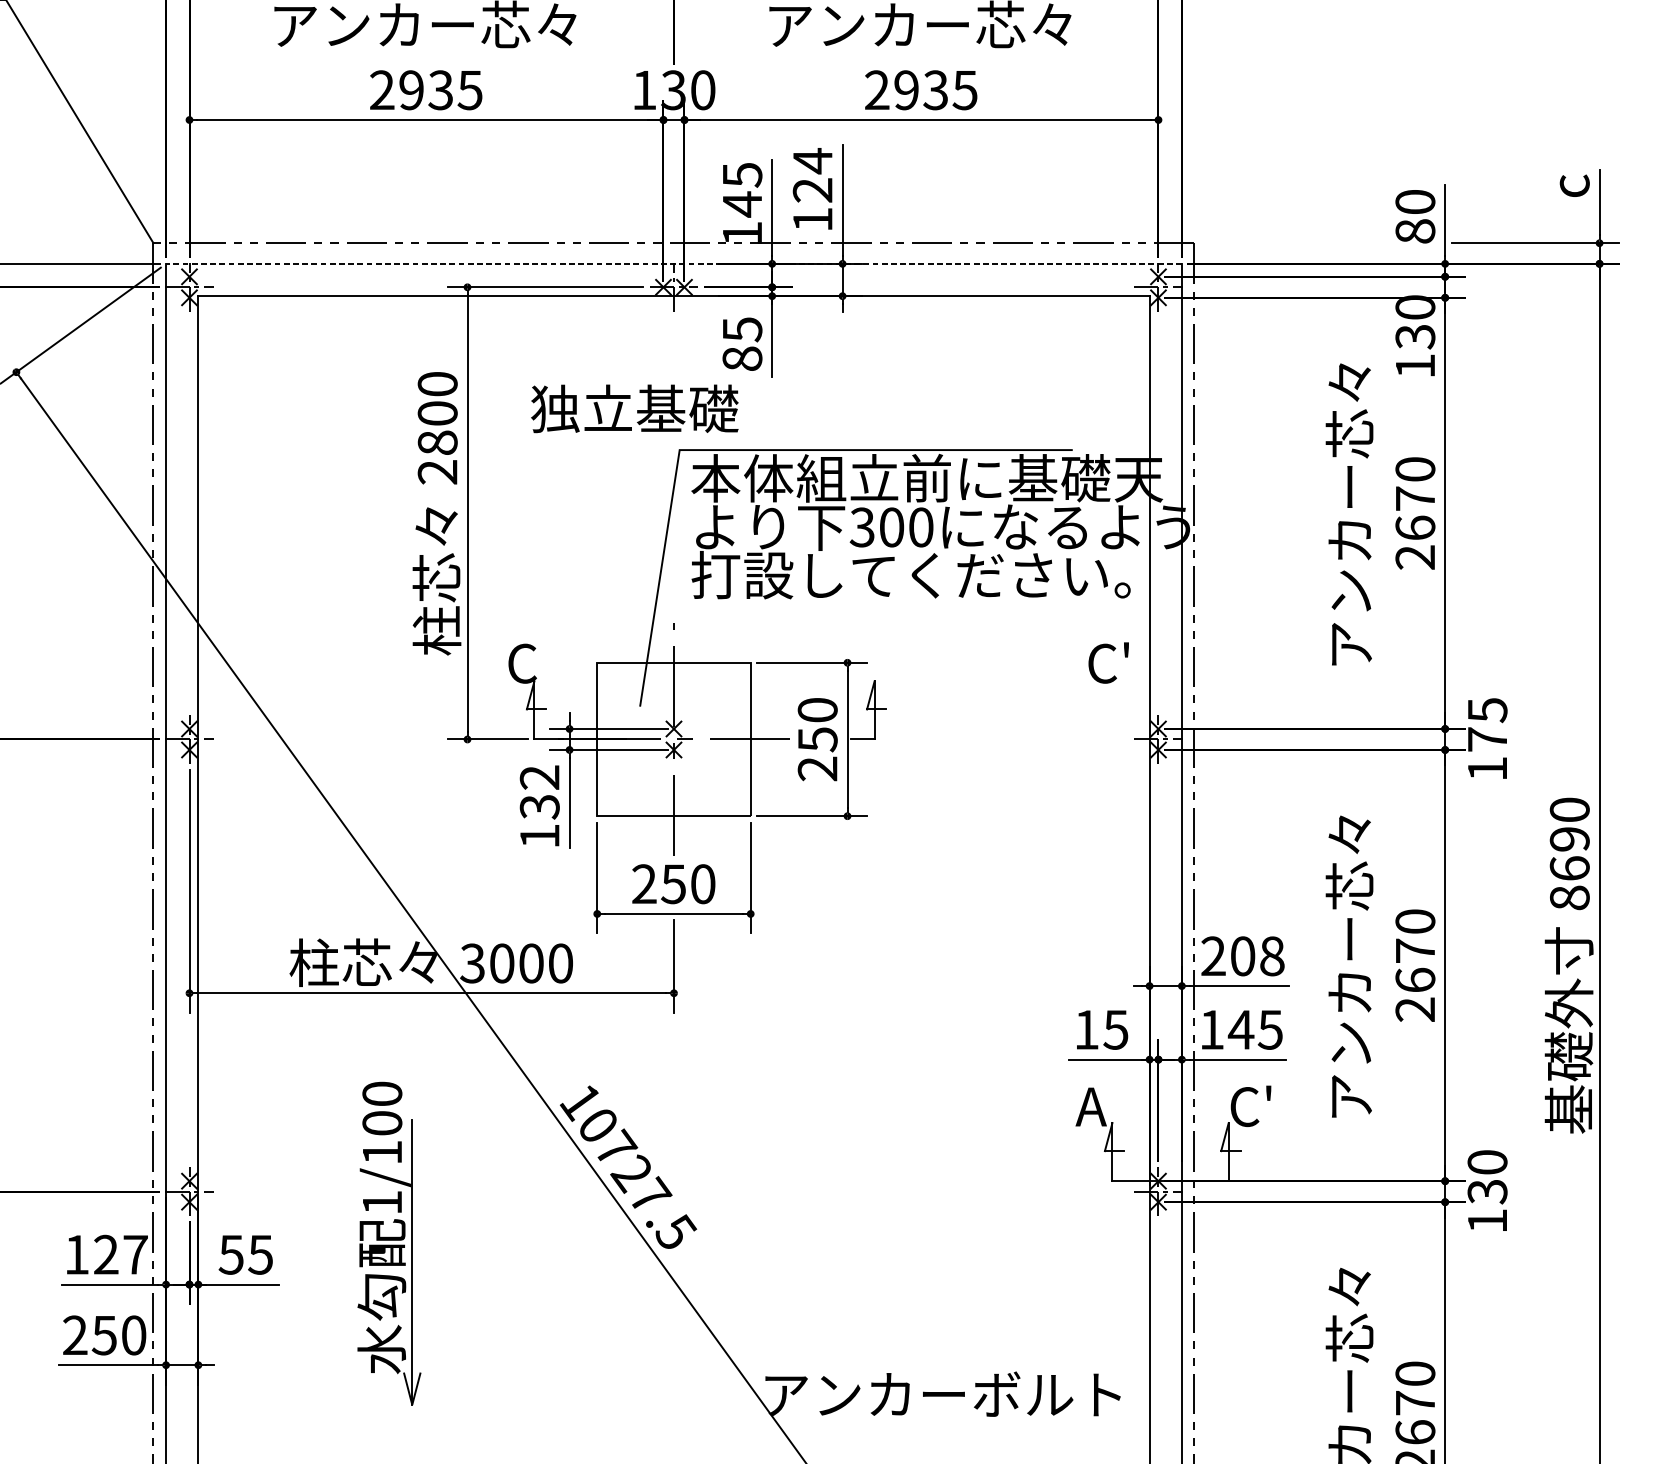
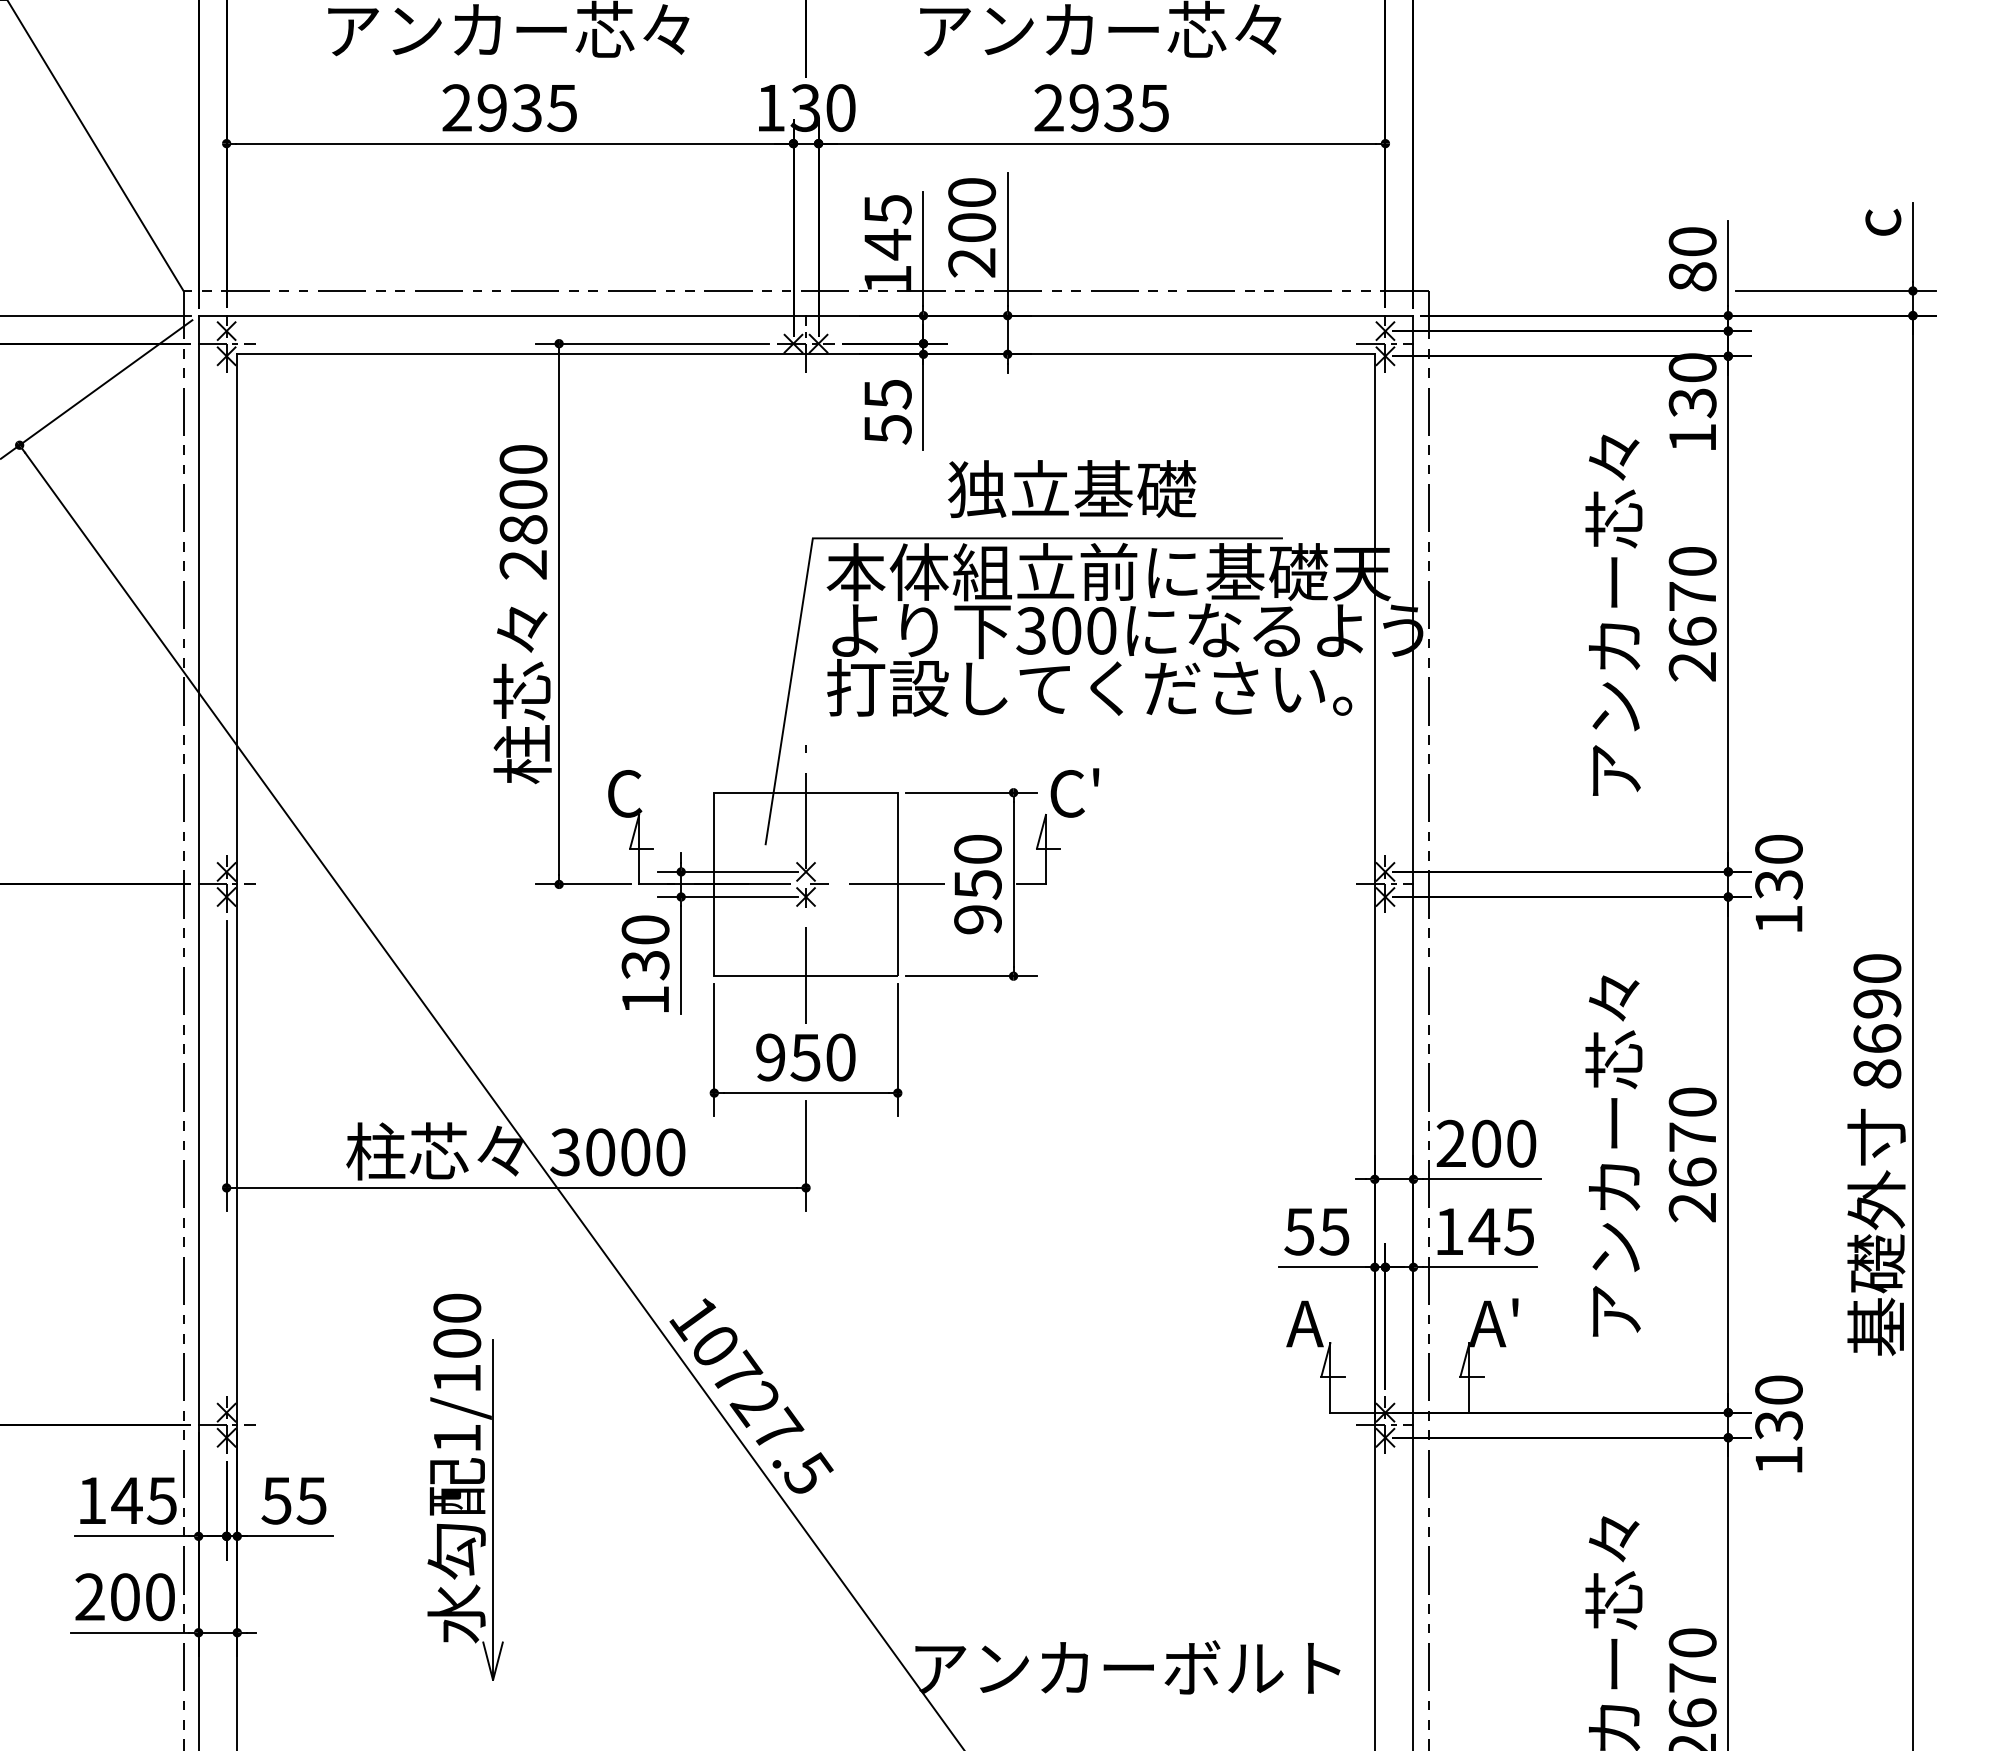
text: (813, 190) -> (972, 227), 124 -> 200
line: (673, 263) -> (805, 315), dashed -> solid
text: (742, 359) -> (887, 429), 85 -> 55
text: (635, 408) -> (1072, 488), moved
text: (1108, 662) -> (1074, 792), moved
text: (1487, 725) -> (1778, 867), 175 -> 130
text: (817, 768) -> (977, 919), 250 -> 950
text: (539, 777) -> (645, 929), 132 -> 130
text: (644, 884) -> (770, 1057), 250 -> 950
text: (1272, 956) -> (1521, 1143), 208 -> 200
text: (1086, 1029) -> (1299, 1231), 15 -> 55
text: (1250, 1105) -> (1495, 1322), C' -> A'
text: (119, 1254) -> (143, 1500), 127 -> 145
text: (104, 1335) -> (124, 1597), 250 -> 200

